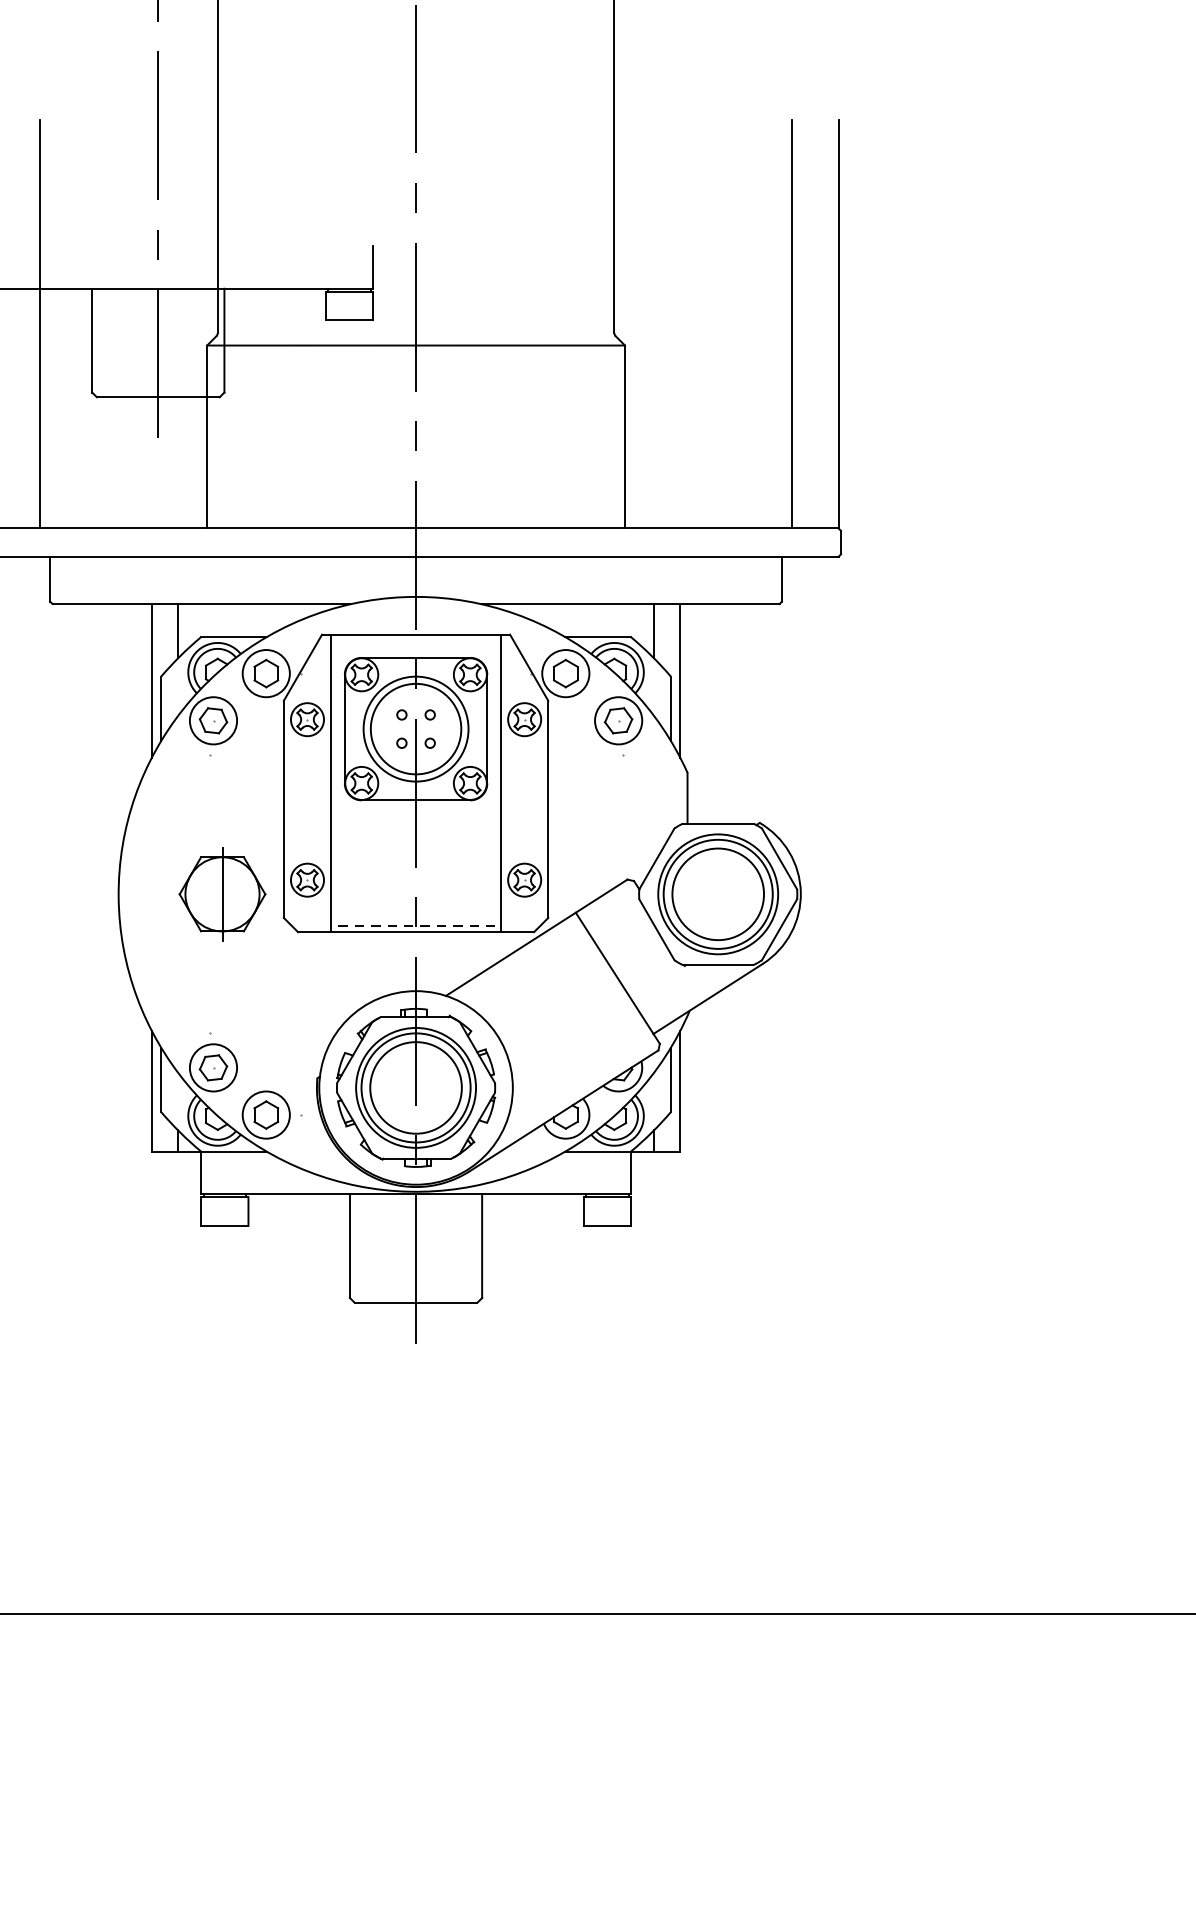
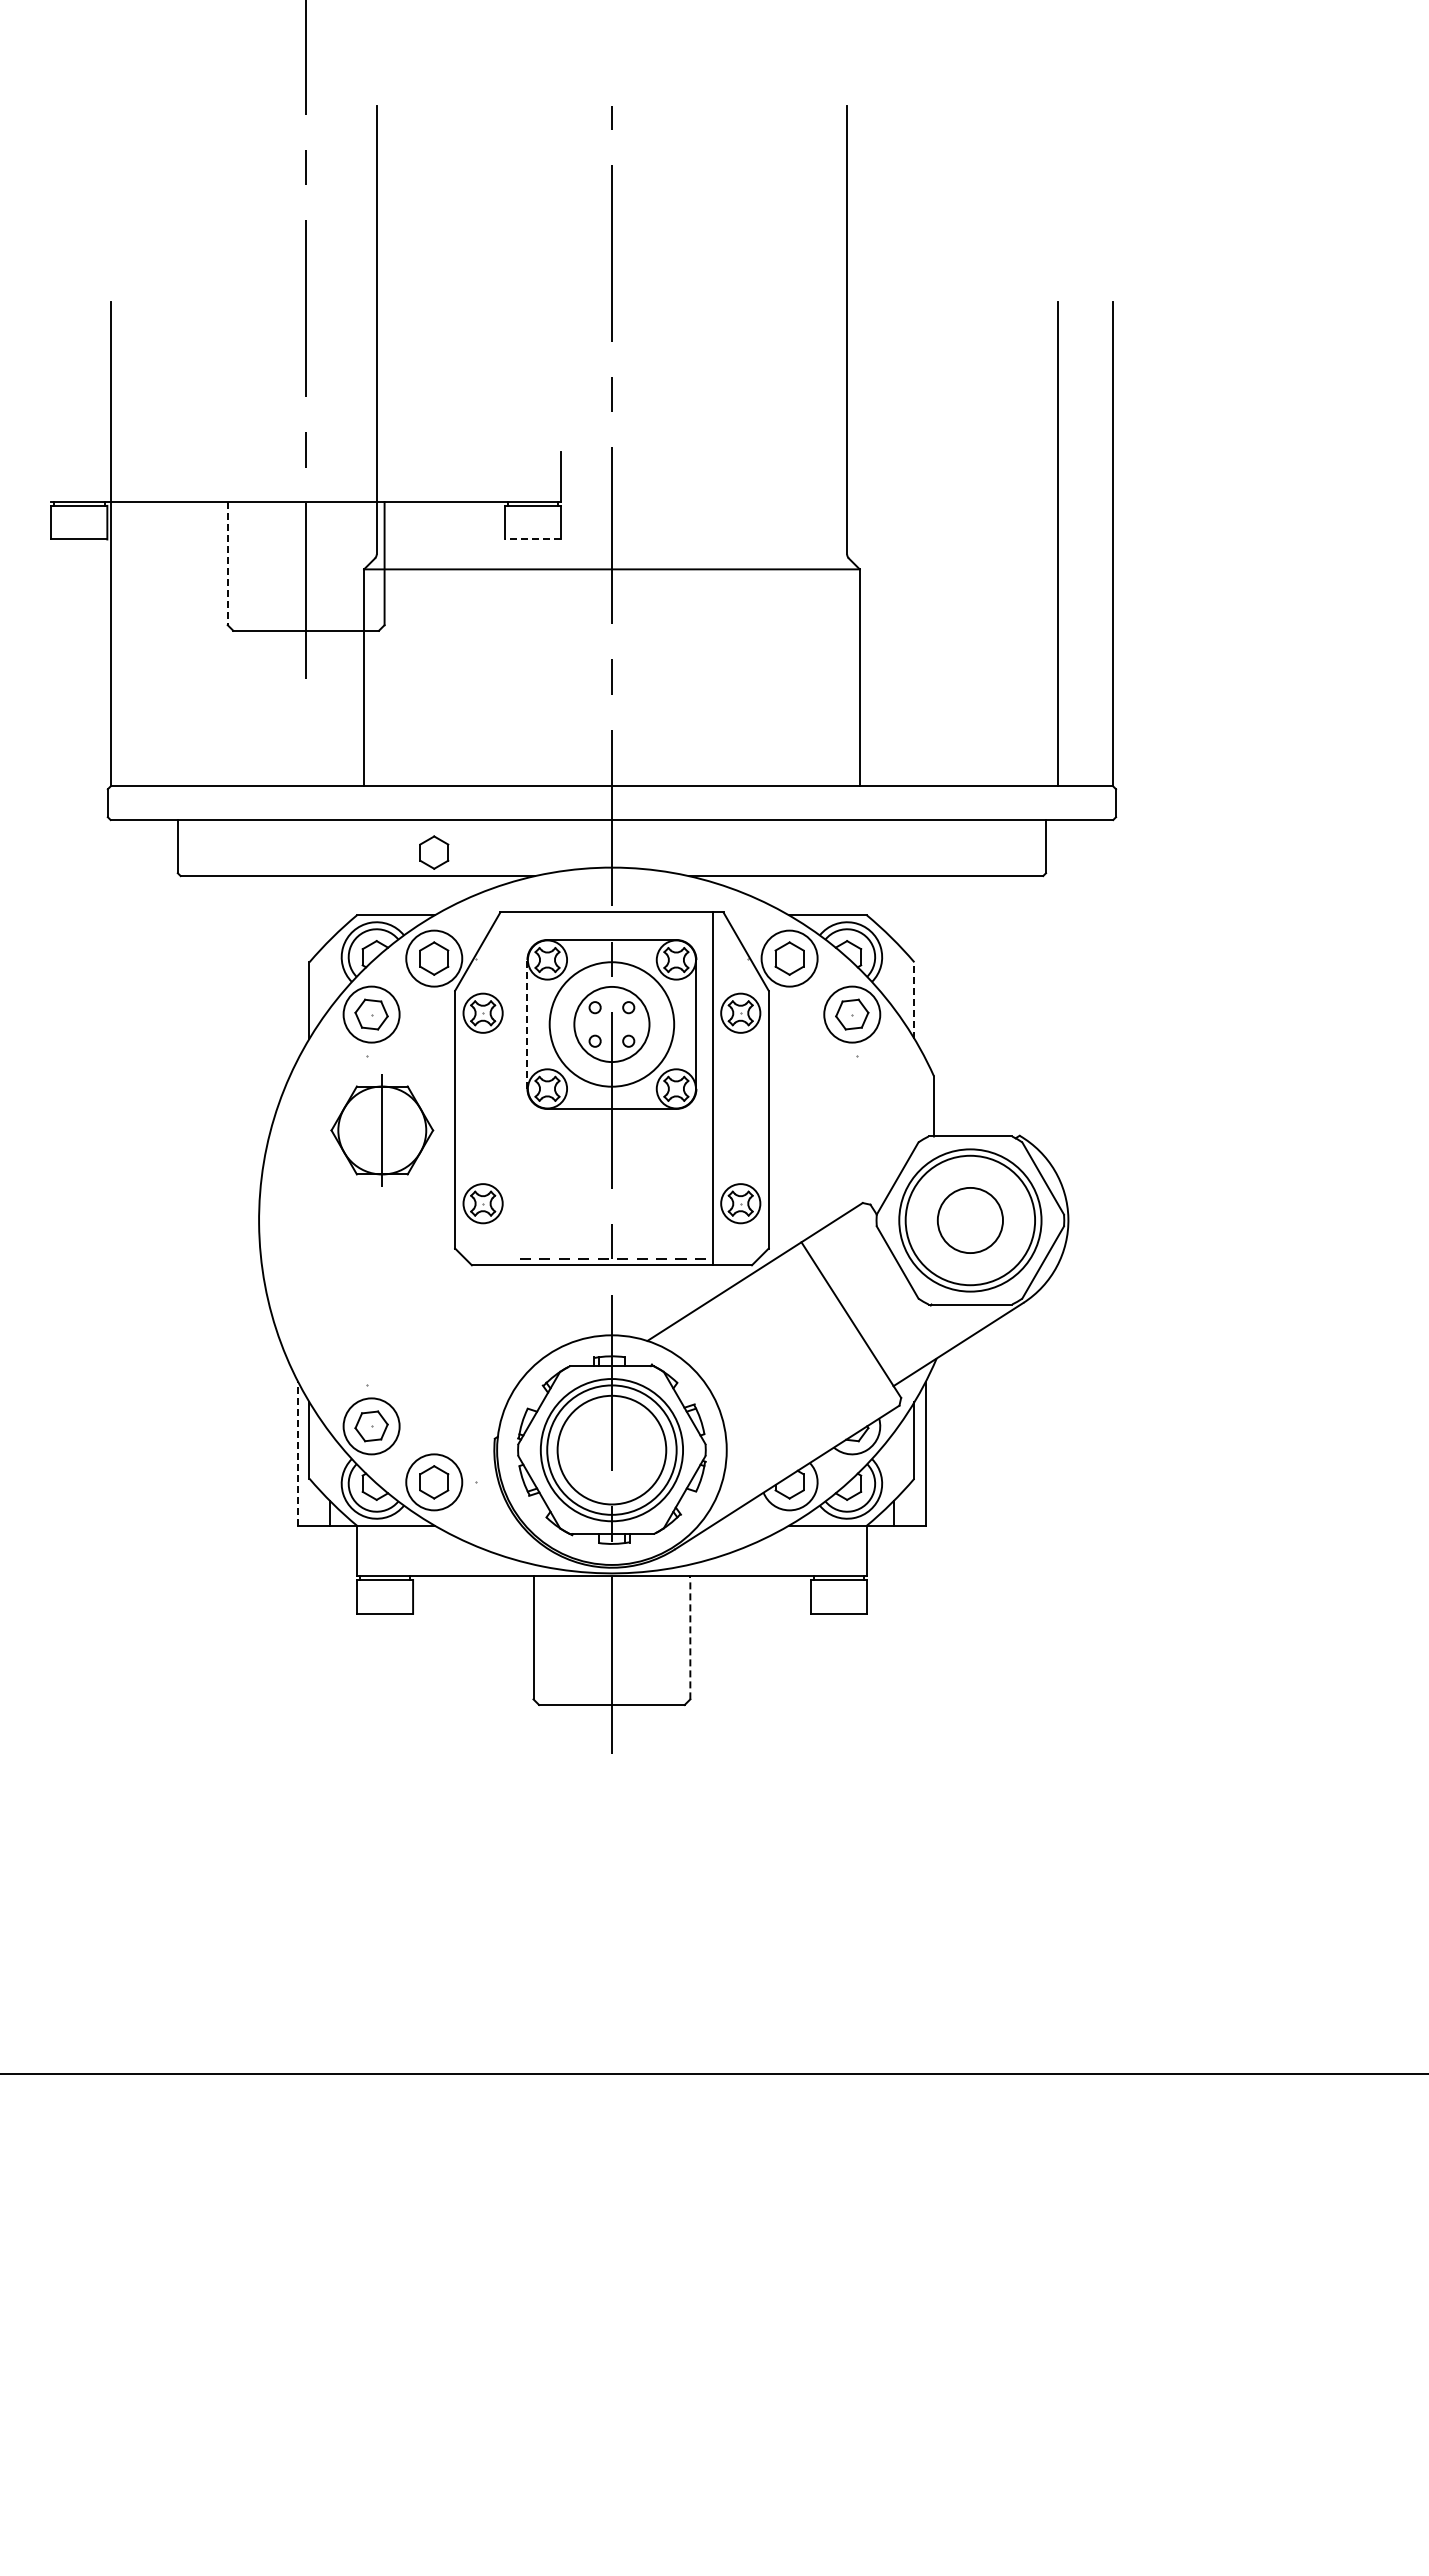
line: (349, 320) -> (532, 539), solid -> dashed
line: (40, 323) -> (166, 543), removed
line: (92, 340) -> (227, 563), solid -> dashed
part: (266, 584) -> (434, 852), added
line: (177, 631) -> (329, 908), removed
line: (654, 631) -> (894, 908), removed
line: (151, 681) -> (298, 967), removed
line: (680, 681) -> (925, 967), removed
line: (671, 708) -> (914, 1000), solid -> dashed
line: (344, 728) -> (527, 1023), solid -> dashed
circle: (415, 729) -> (611, 1024), size x0.7
line: (331, 783) -> (511, 1088), removed
part: (222, 894) -> (382, 1130), moved
circle: (718, 894) -> (970, 1220), size x0.6
line: (151, 1090) -> (298, 1453), solid -> dashed
line: (482, 1245) -> (690, 1637), solid -> dashed

